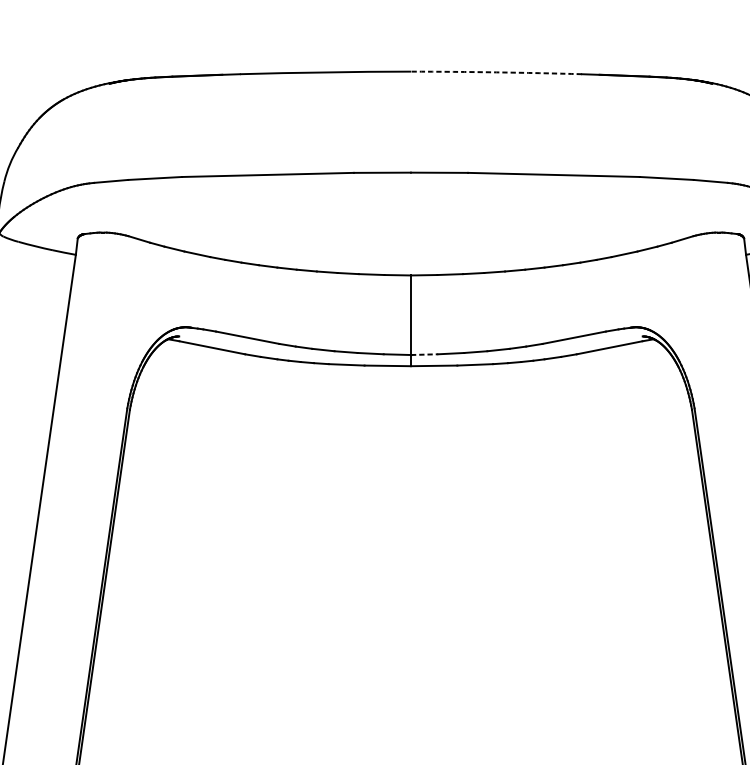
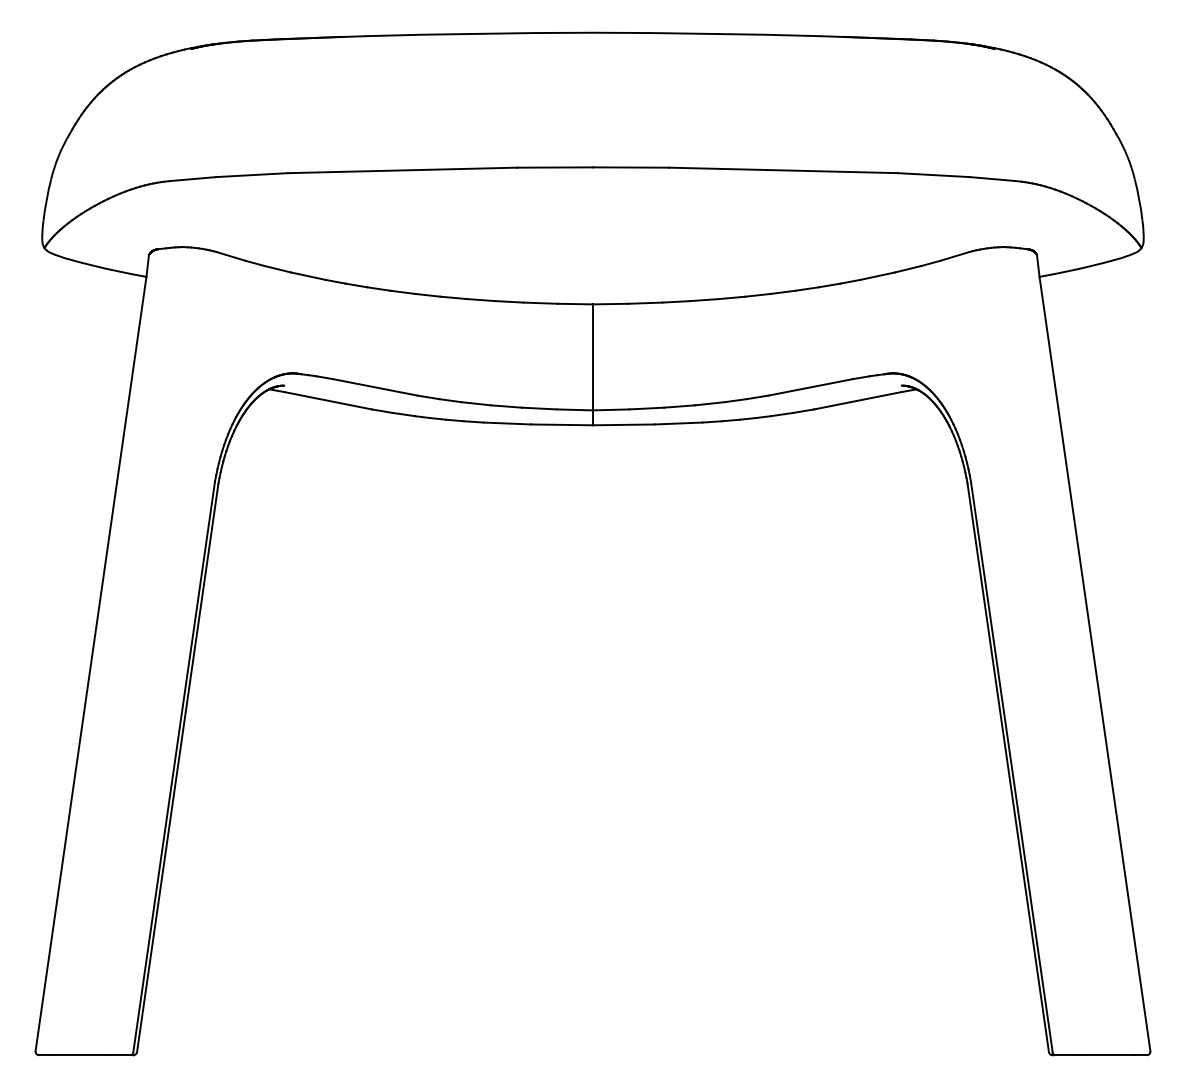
arc: (496, 72) -> (706, 33), dashed -> solid
line: (424, 354) -> (611, 409), dashed -> solid

